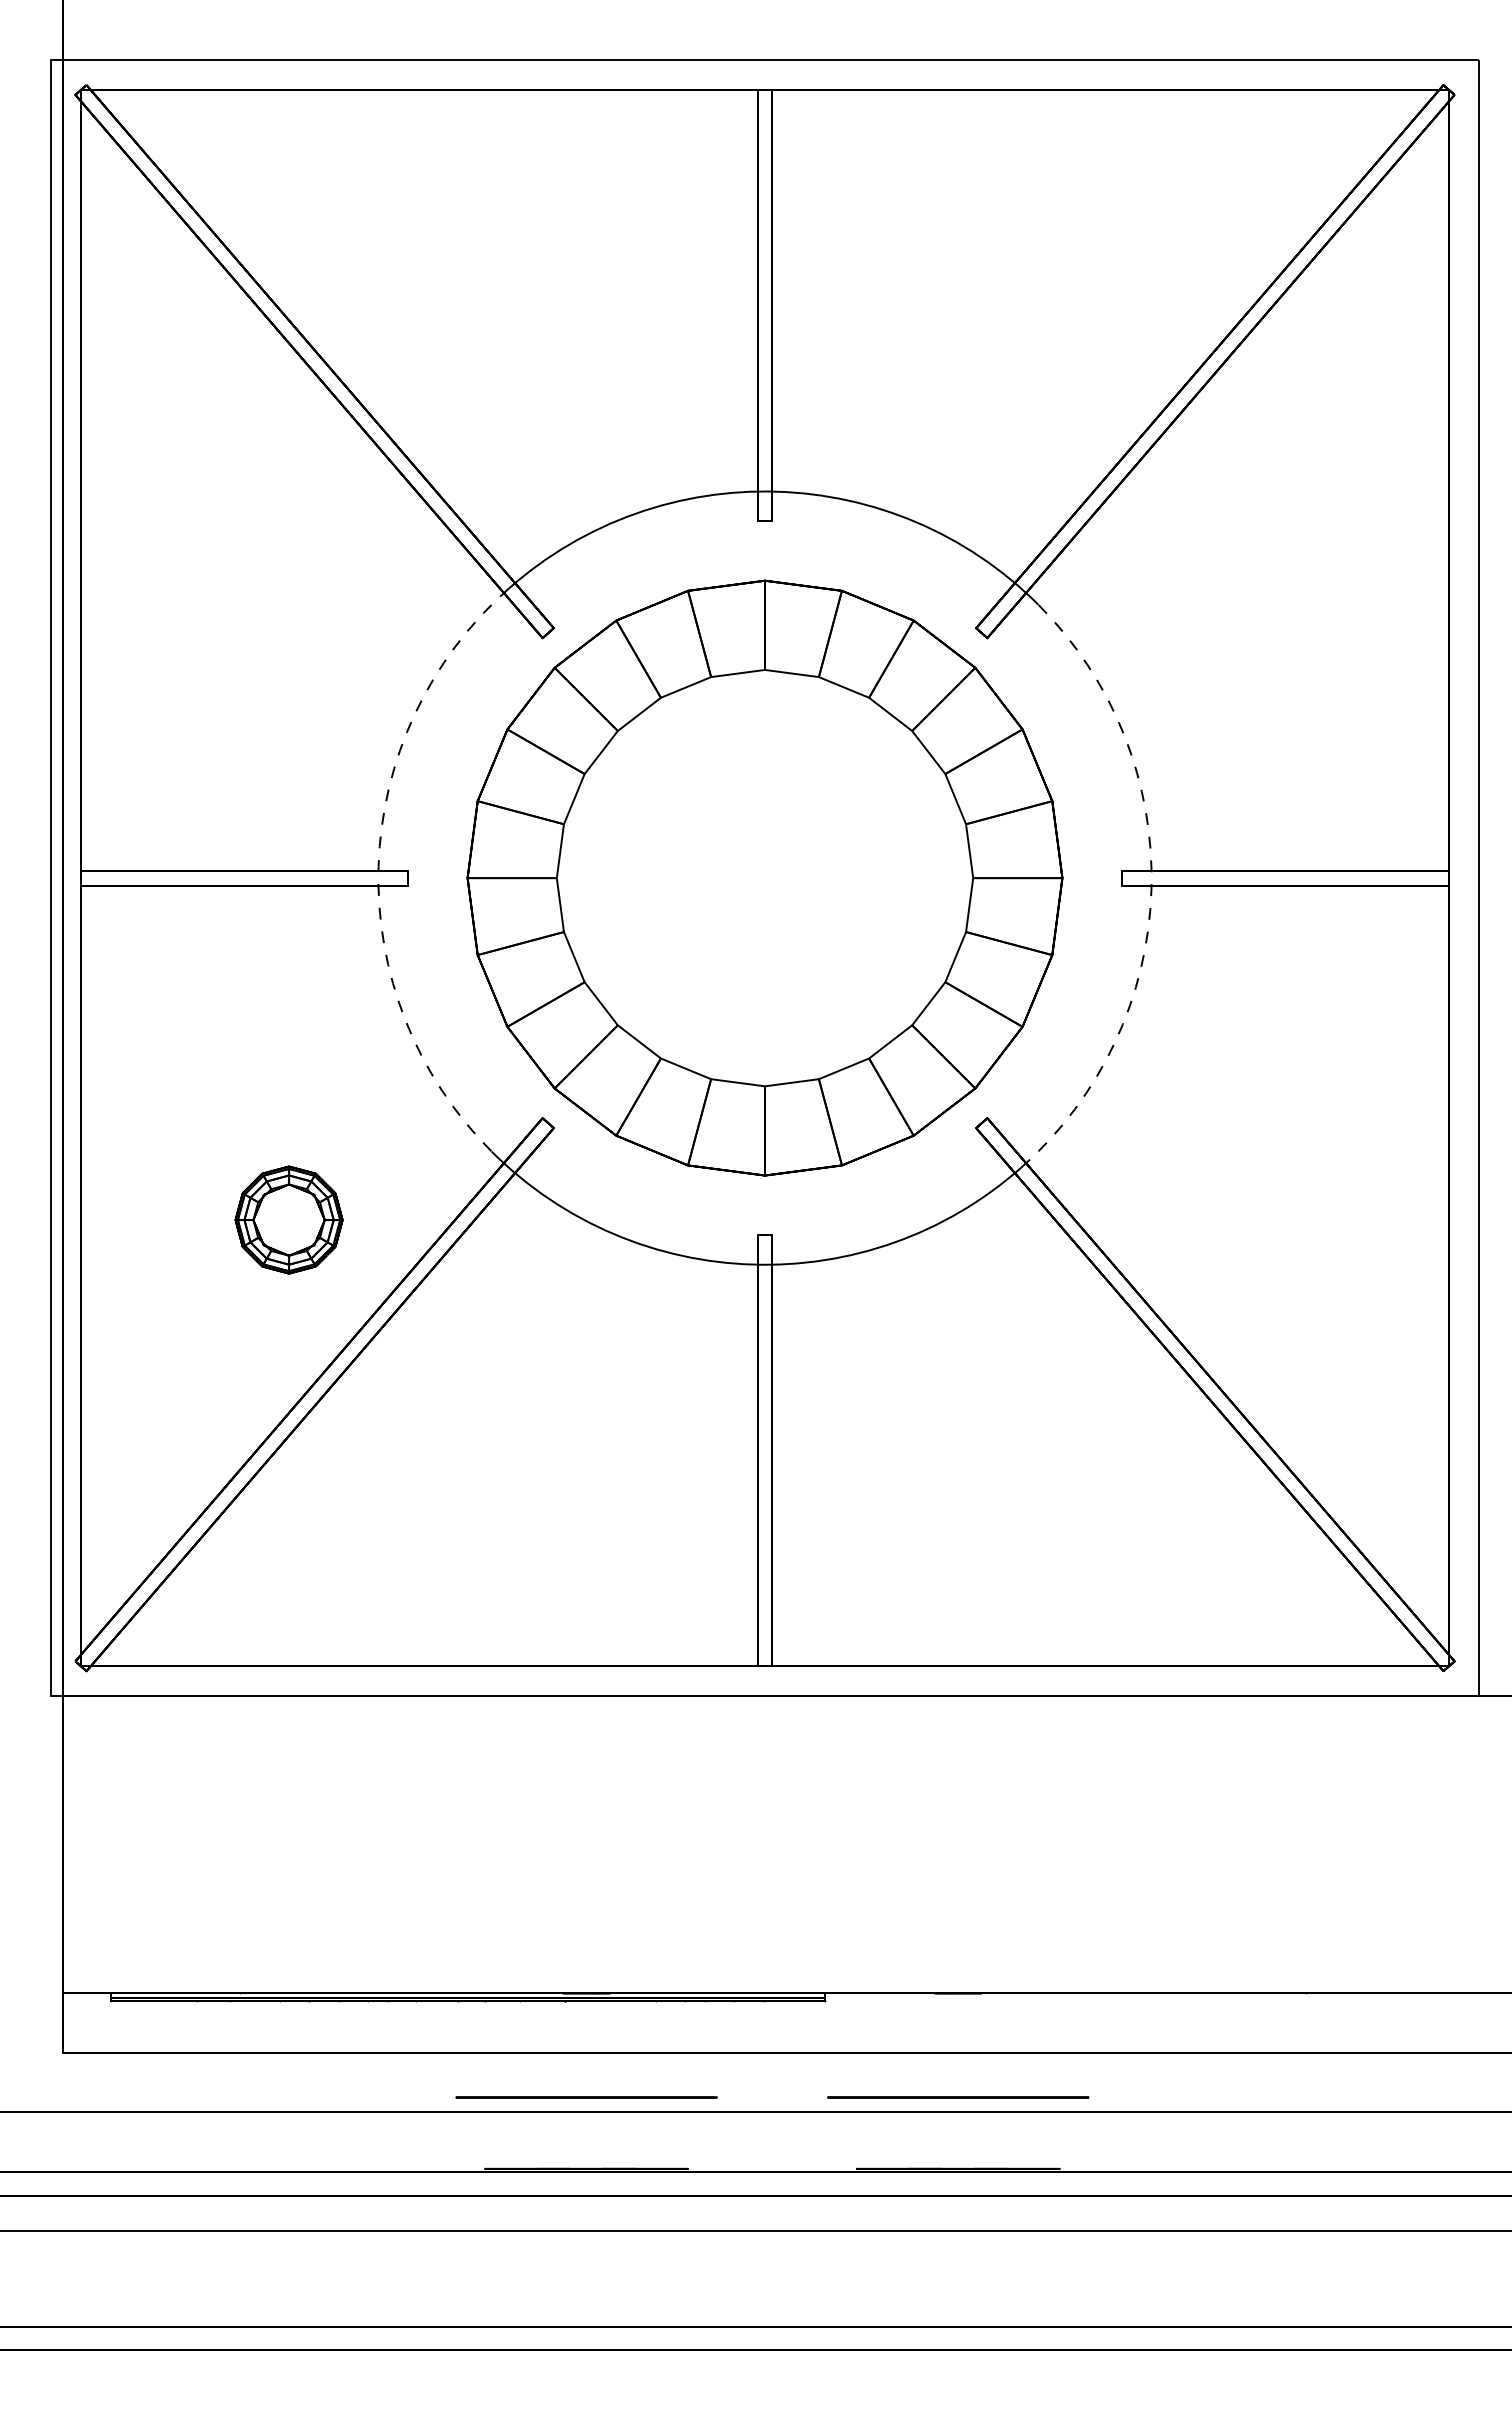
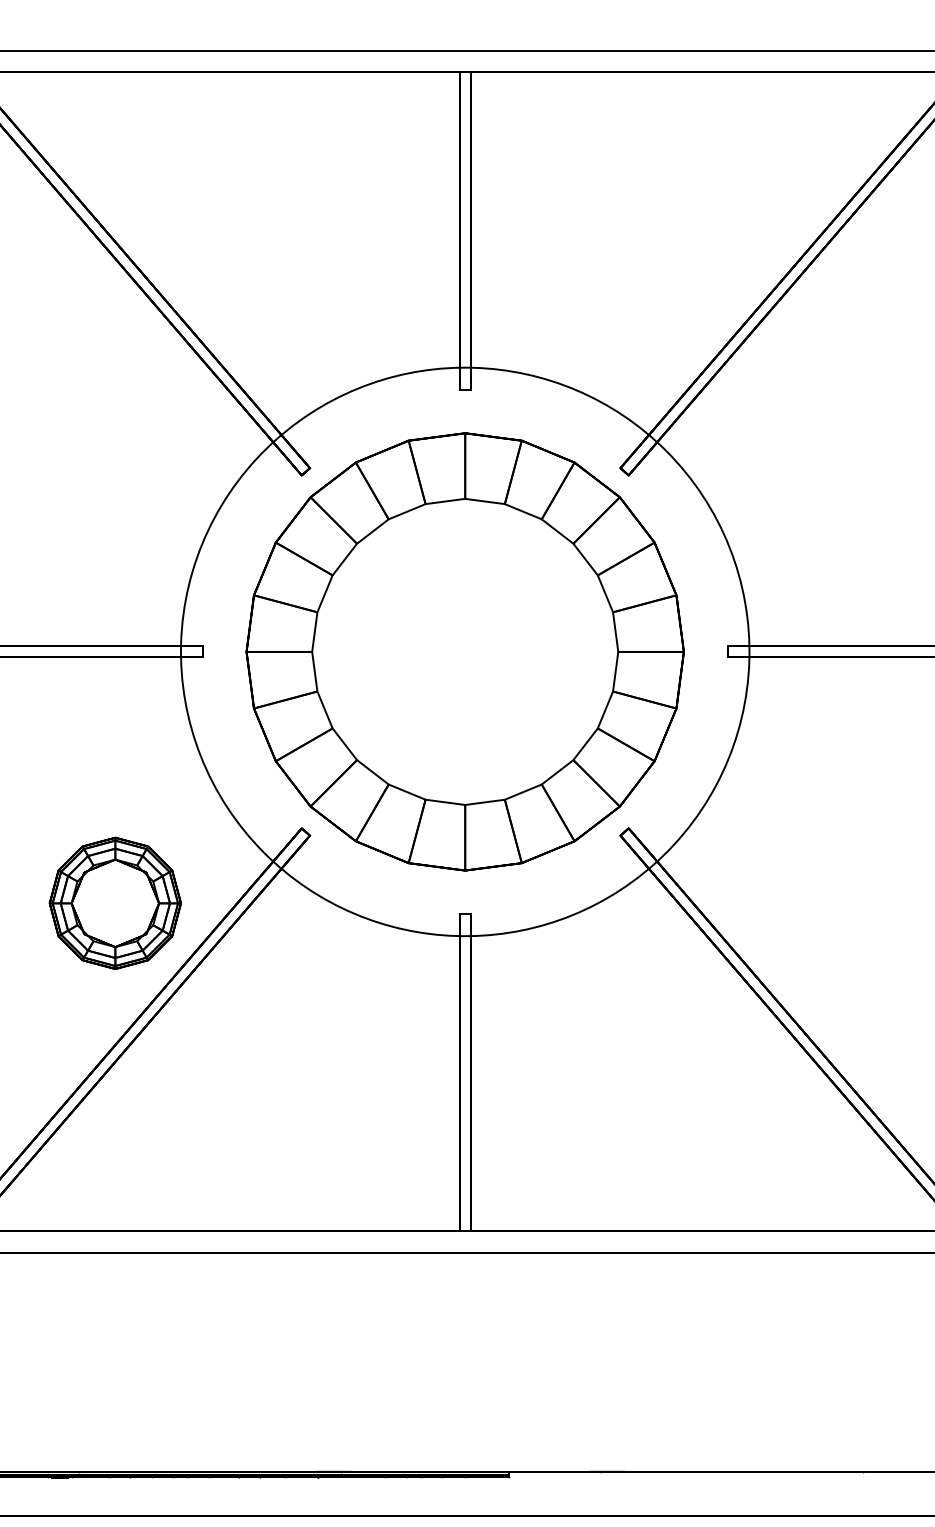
arc: (378, 866) -> (181, 643), dashed -> solid
arc: (1151, 889) -> (749, 660), dashed -> solid
part: (288, 1219) -> (114, 902), size x1.67

